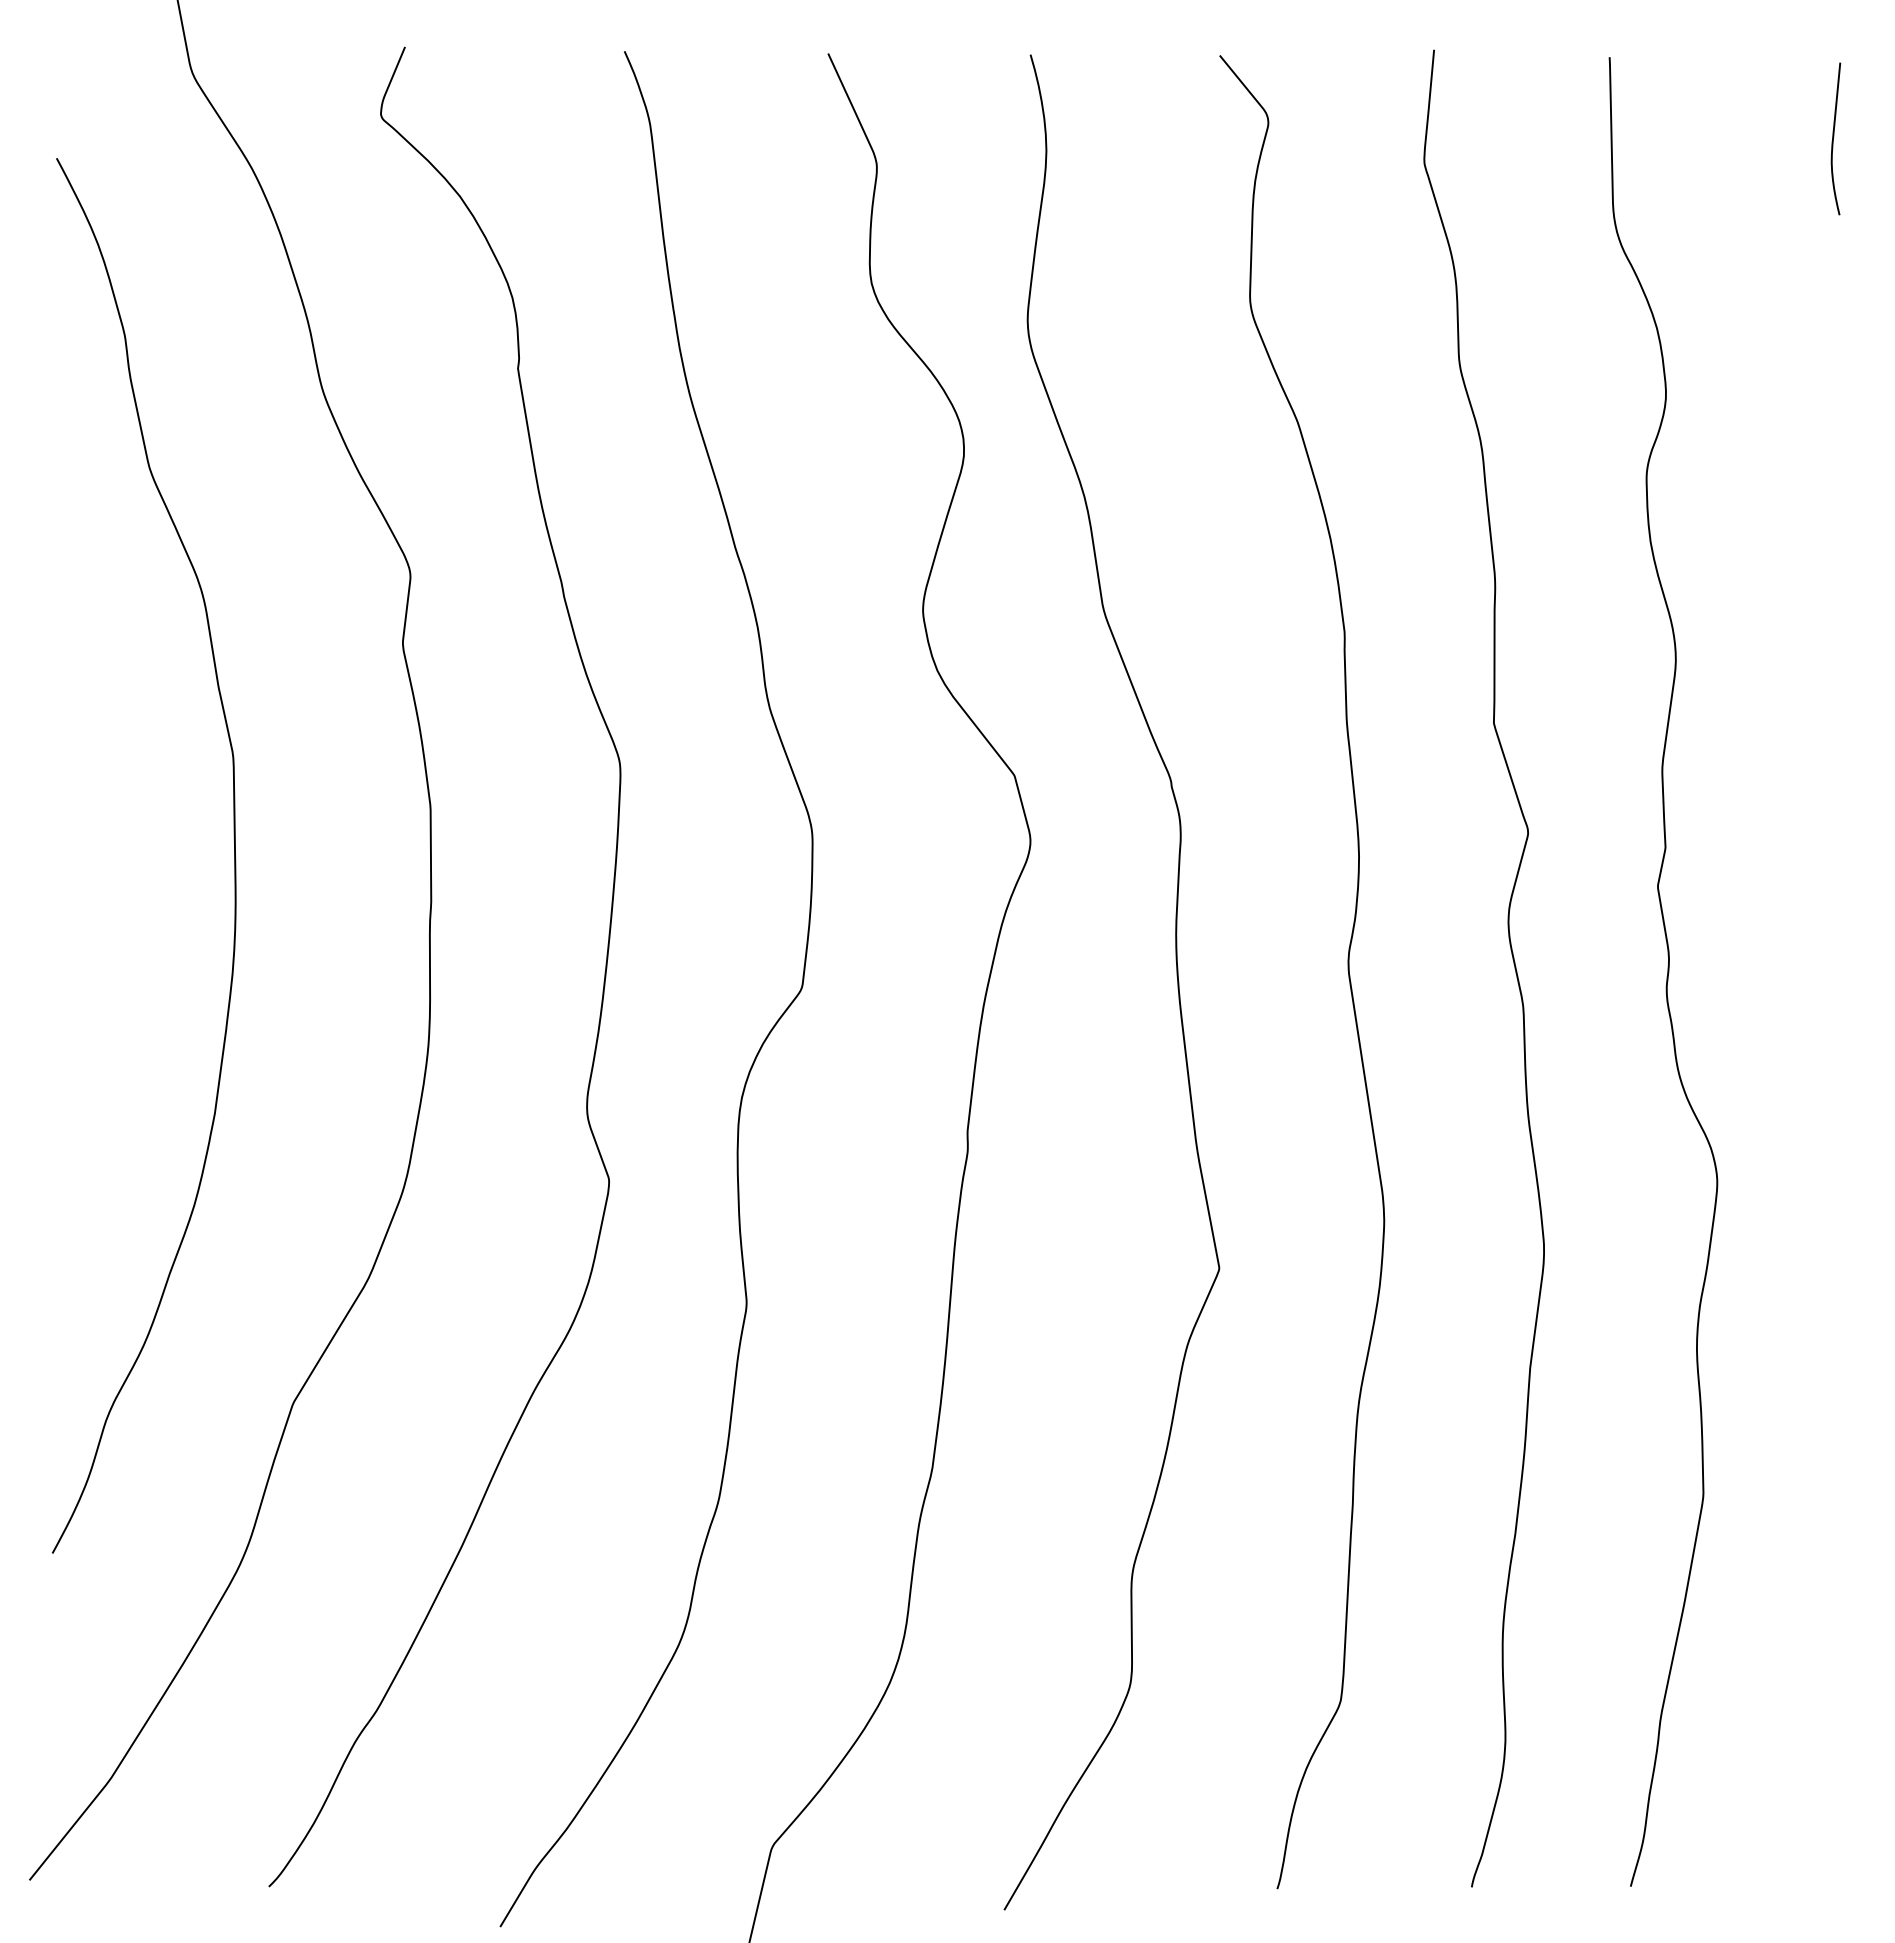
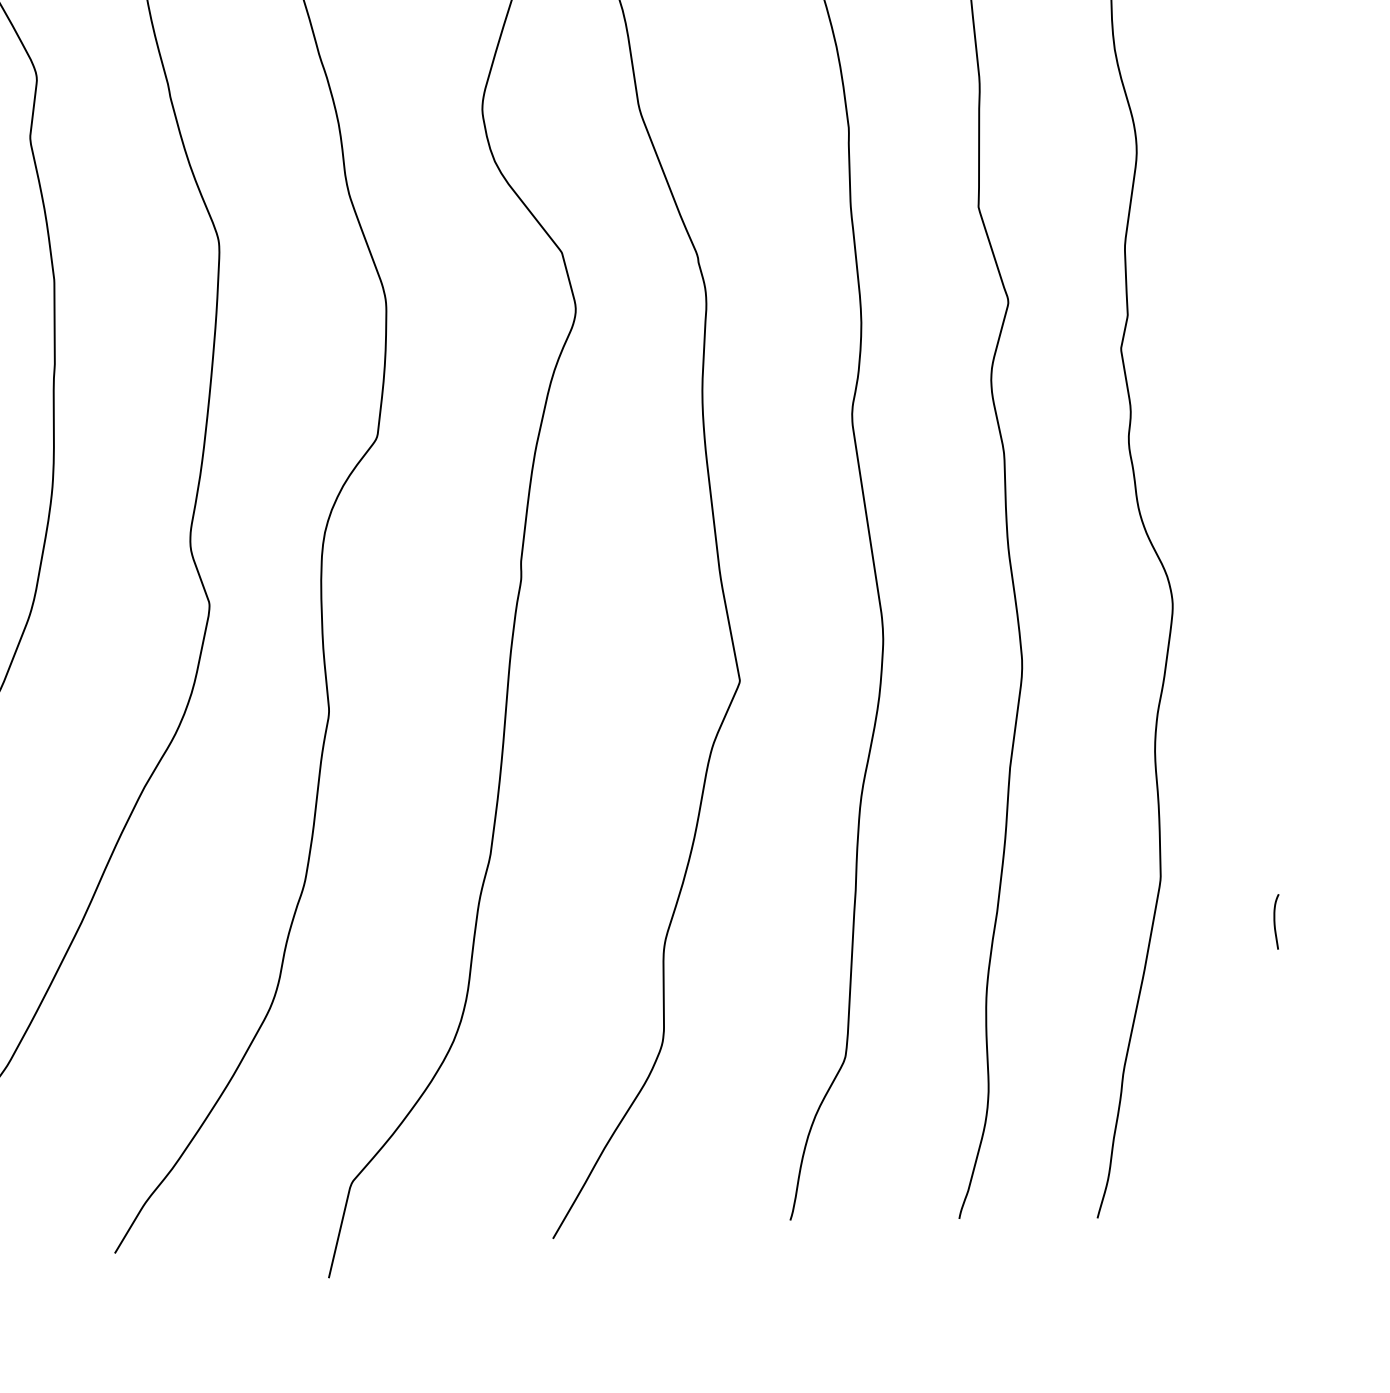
curve: (1835, 1545) -> (1275, 921), added

